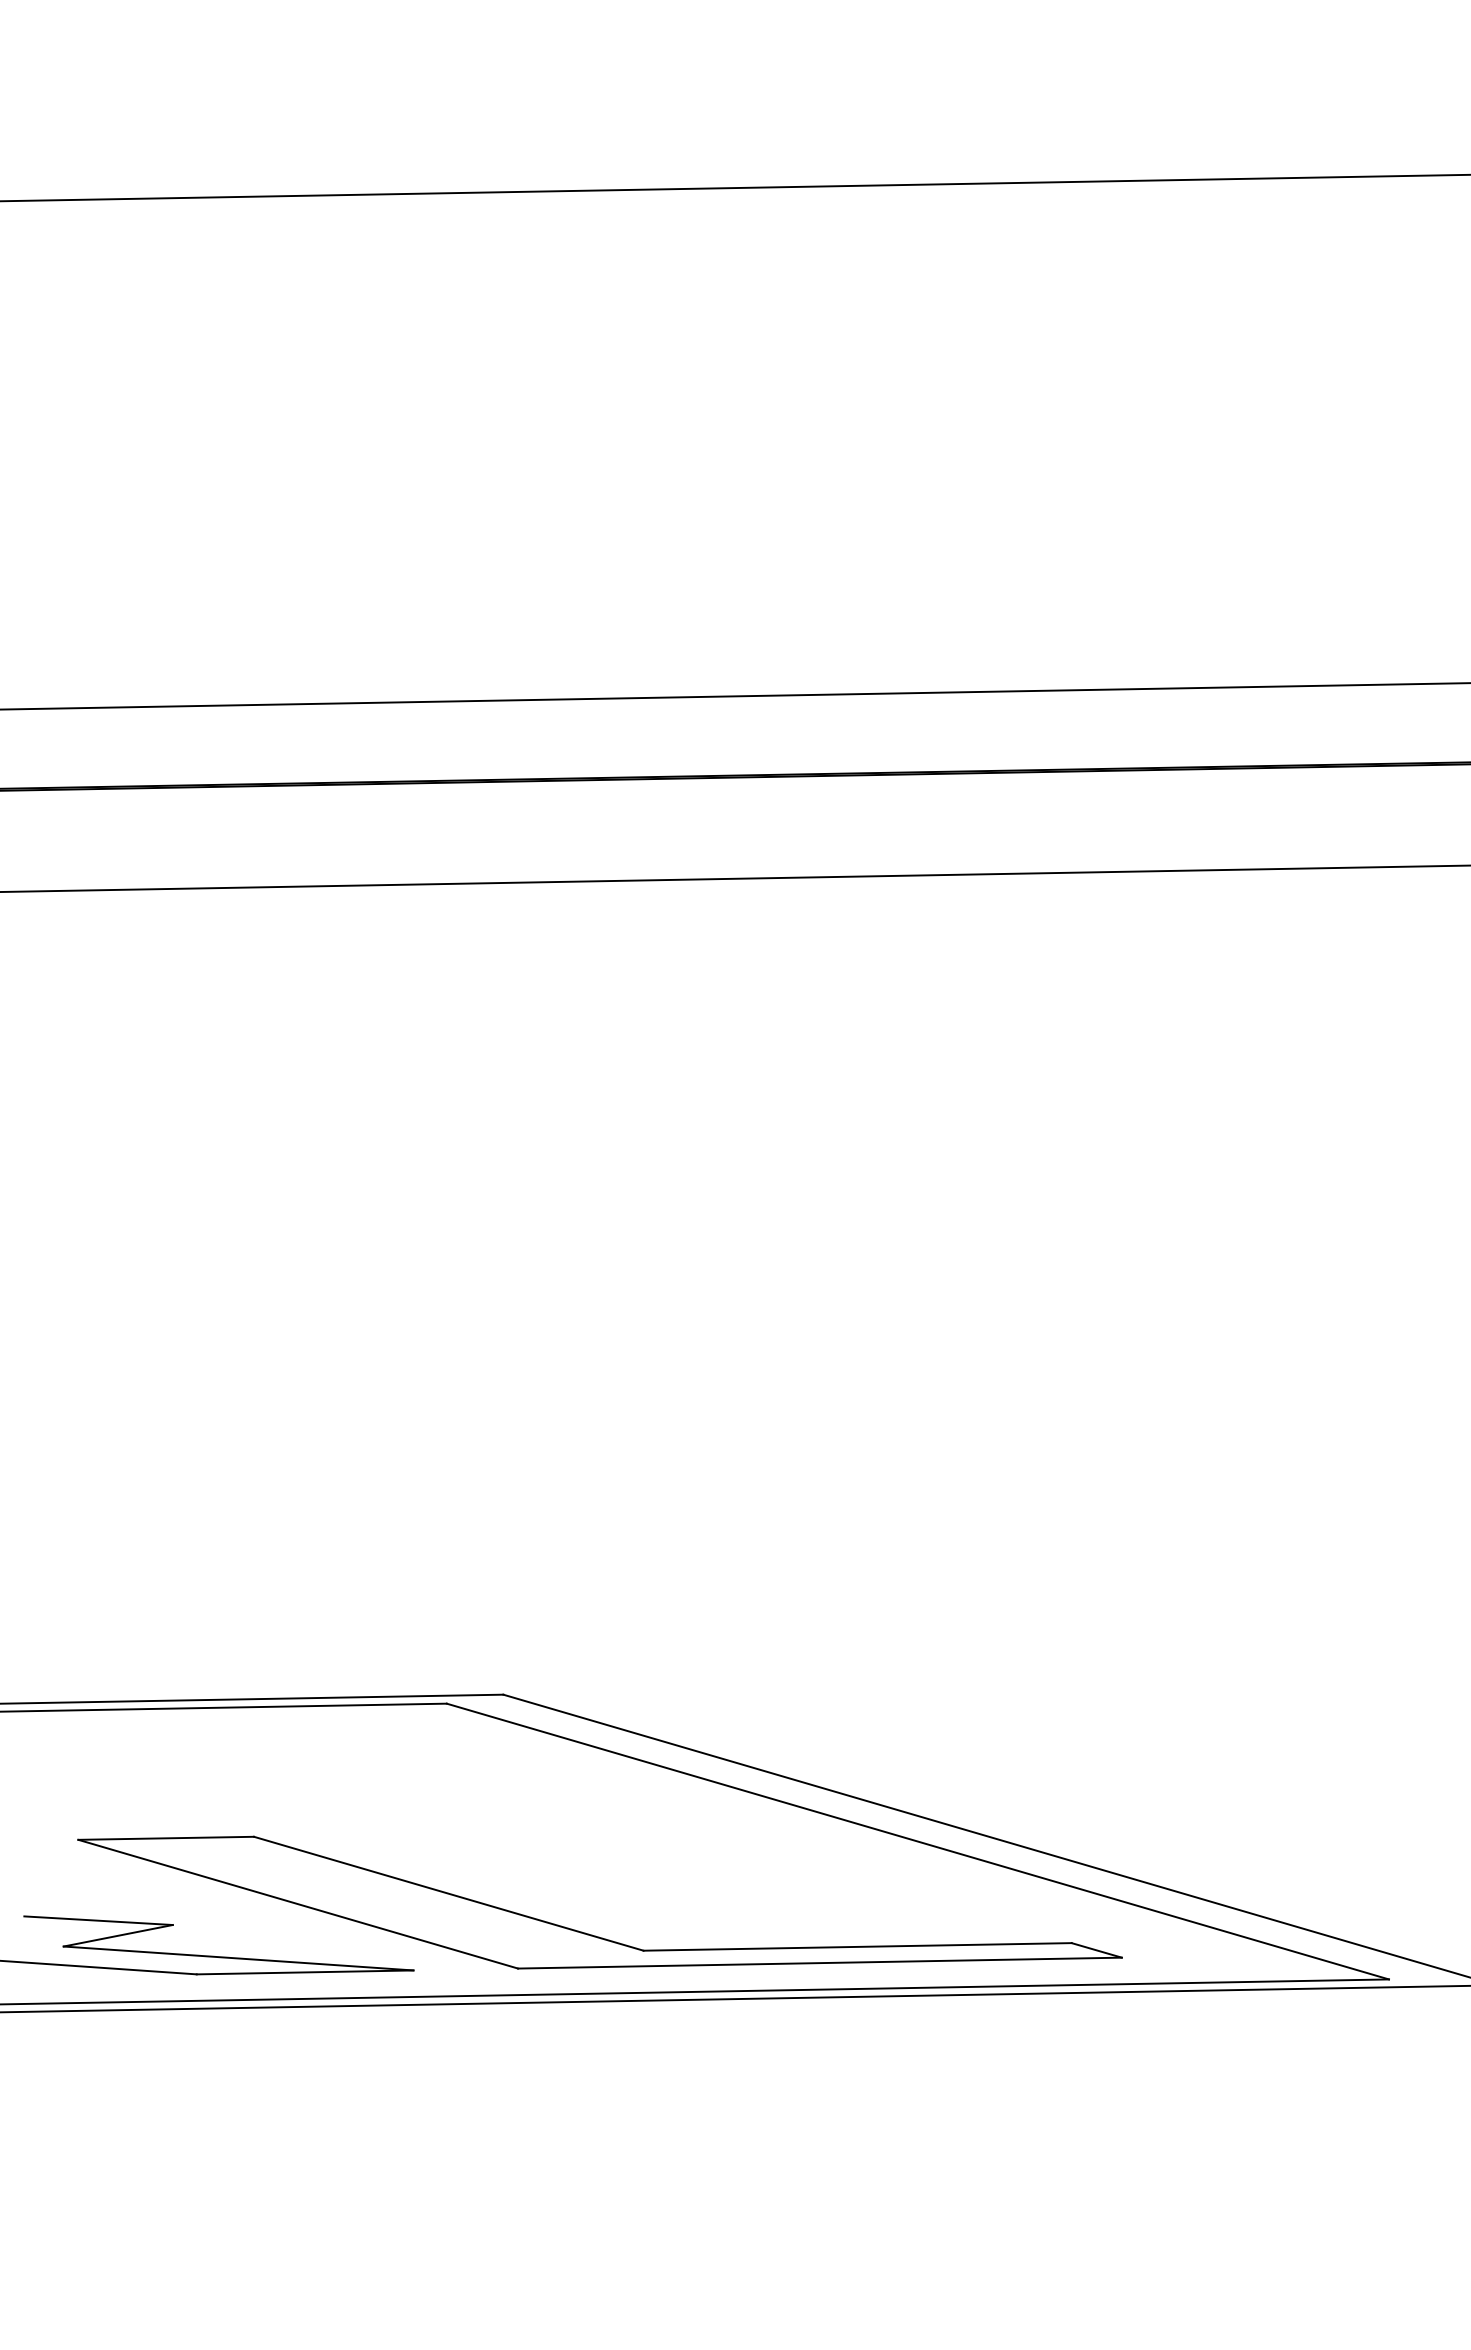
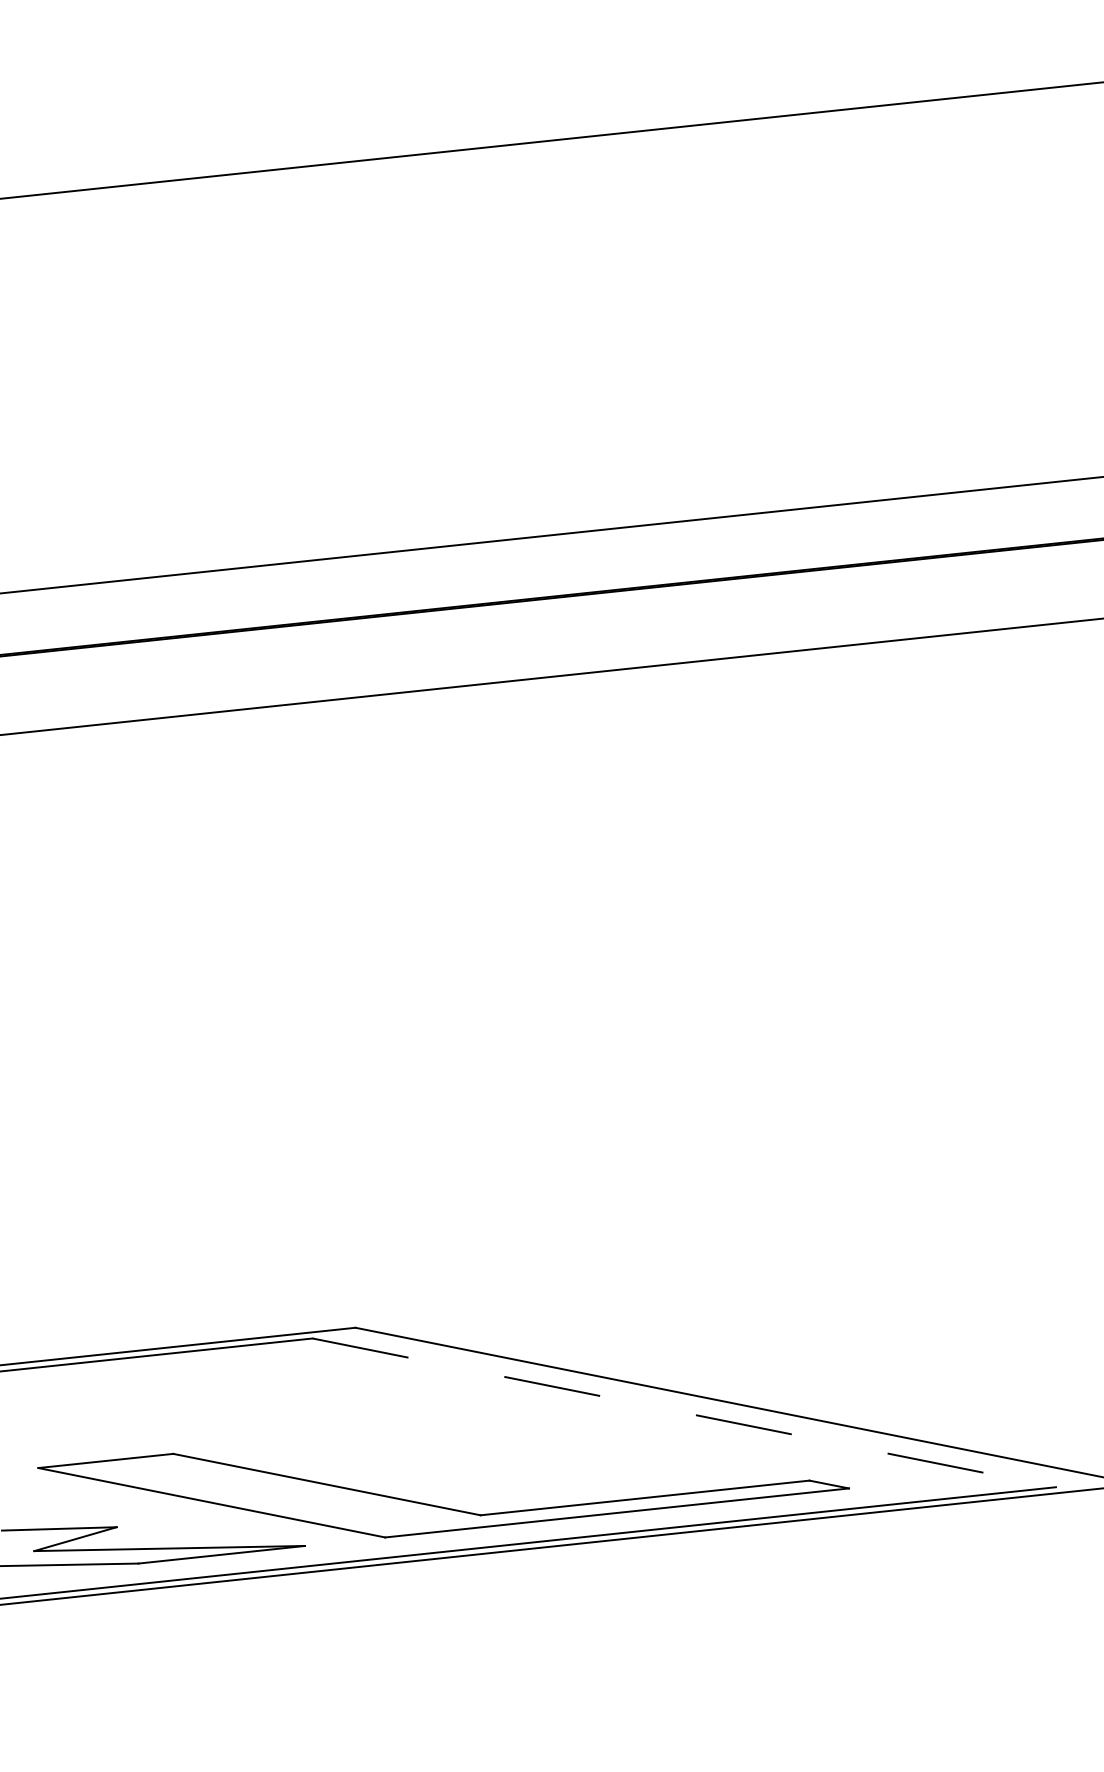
line: (917, 1841) -> (684, 1412), solid -> dashed

